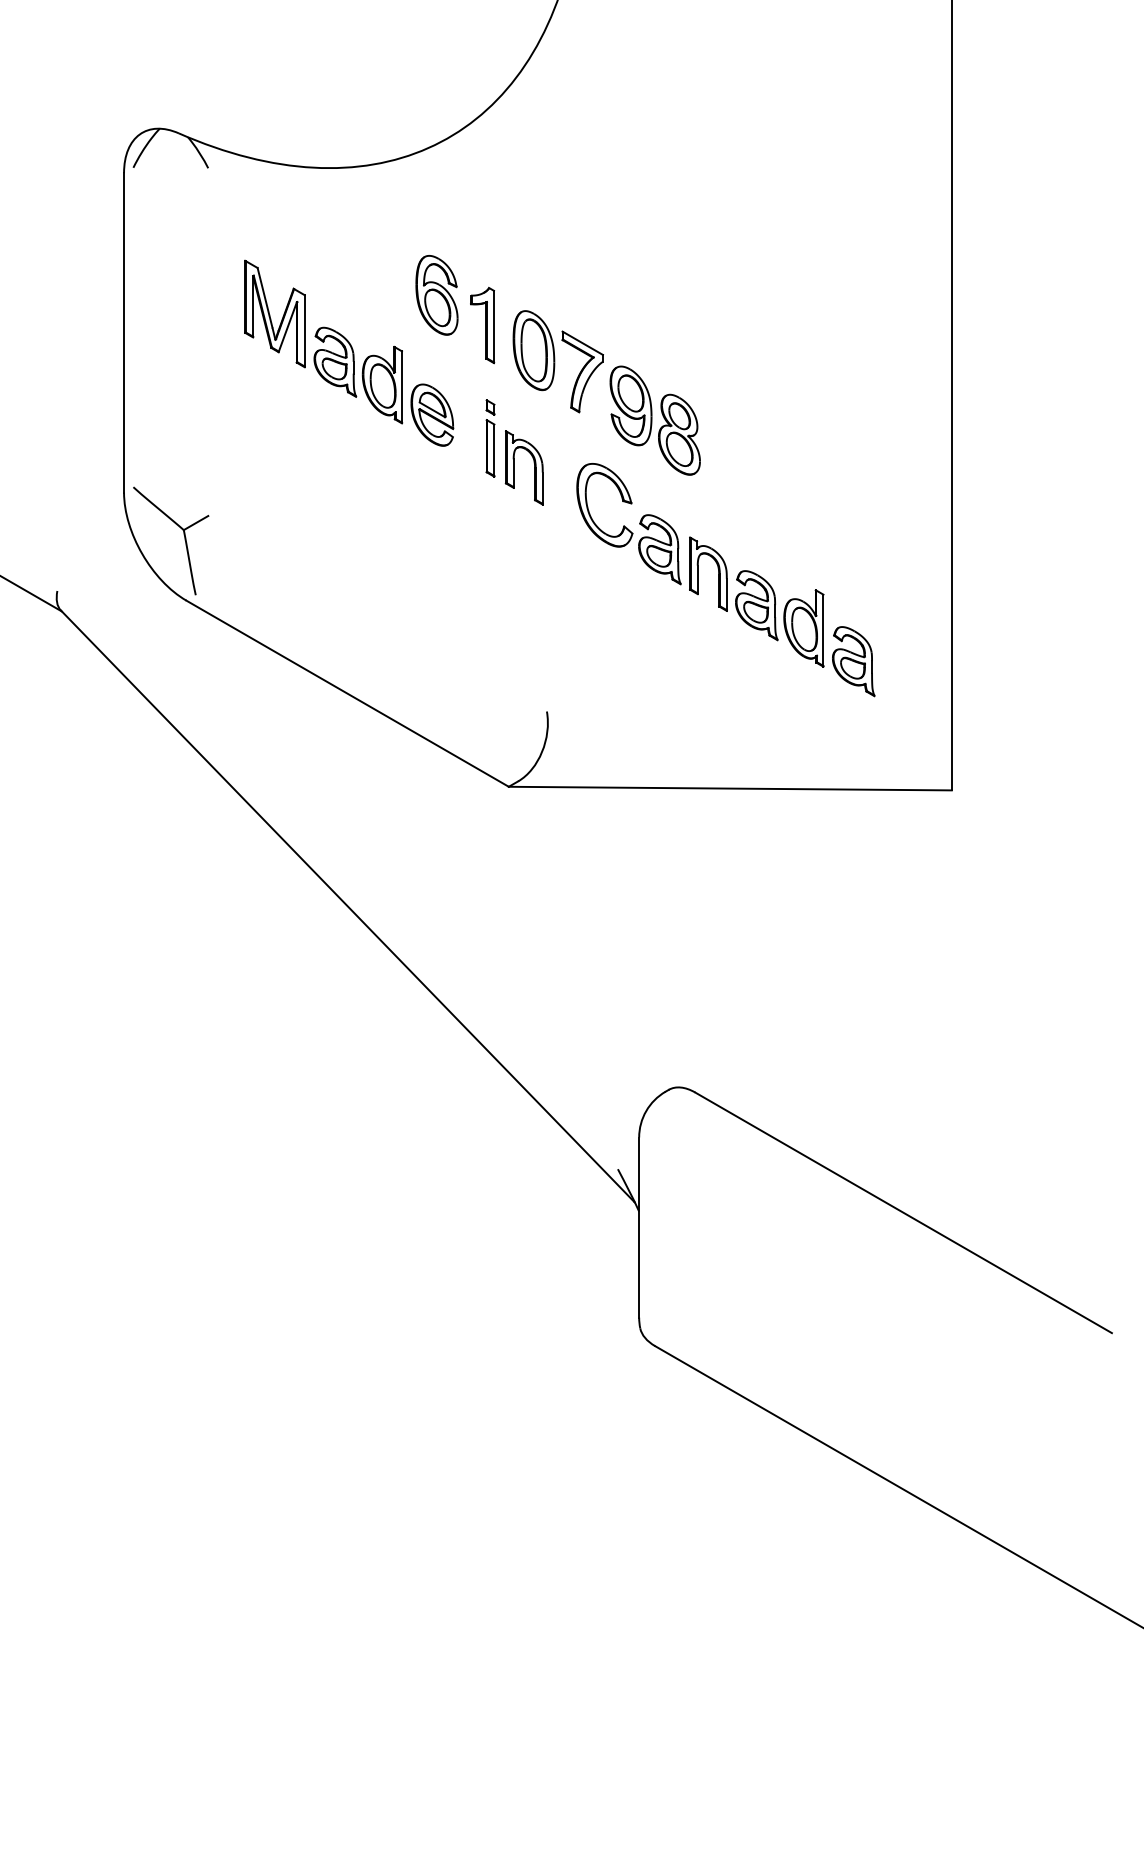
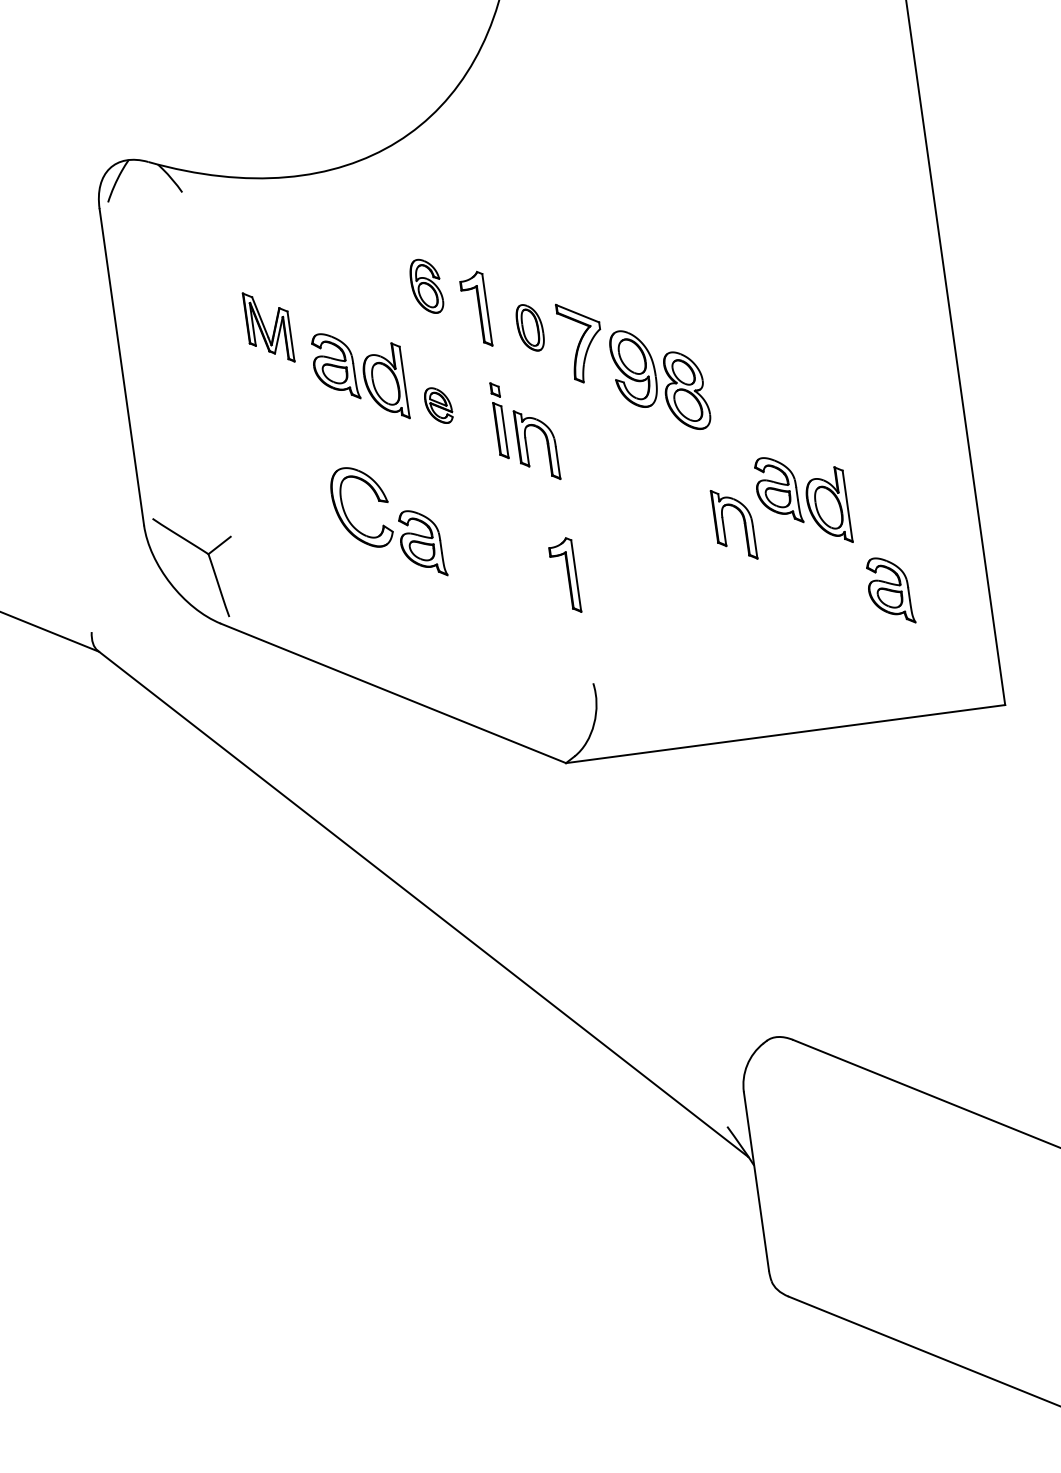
part: (436, 295) -> (426, 286), size x0.7
part: (274, 313) -> (268, 327), size x0.7
part: (533, 350) -> (529, 327), size x0.6
part: (432, 414) -> (438, 405), size x0.6
part: (628, 524) -> (387, 523), moved
part: (533, 601) -> (564, 576), added
part: (779, 618) -> (802, 500), moved

